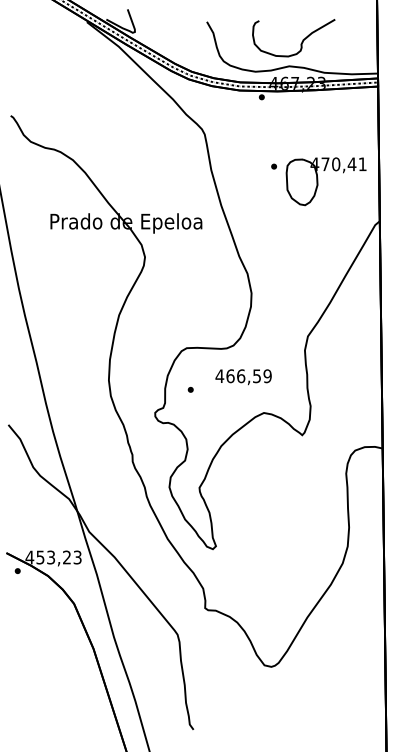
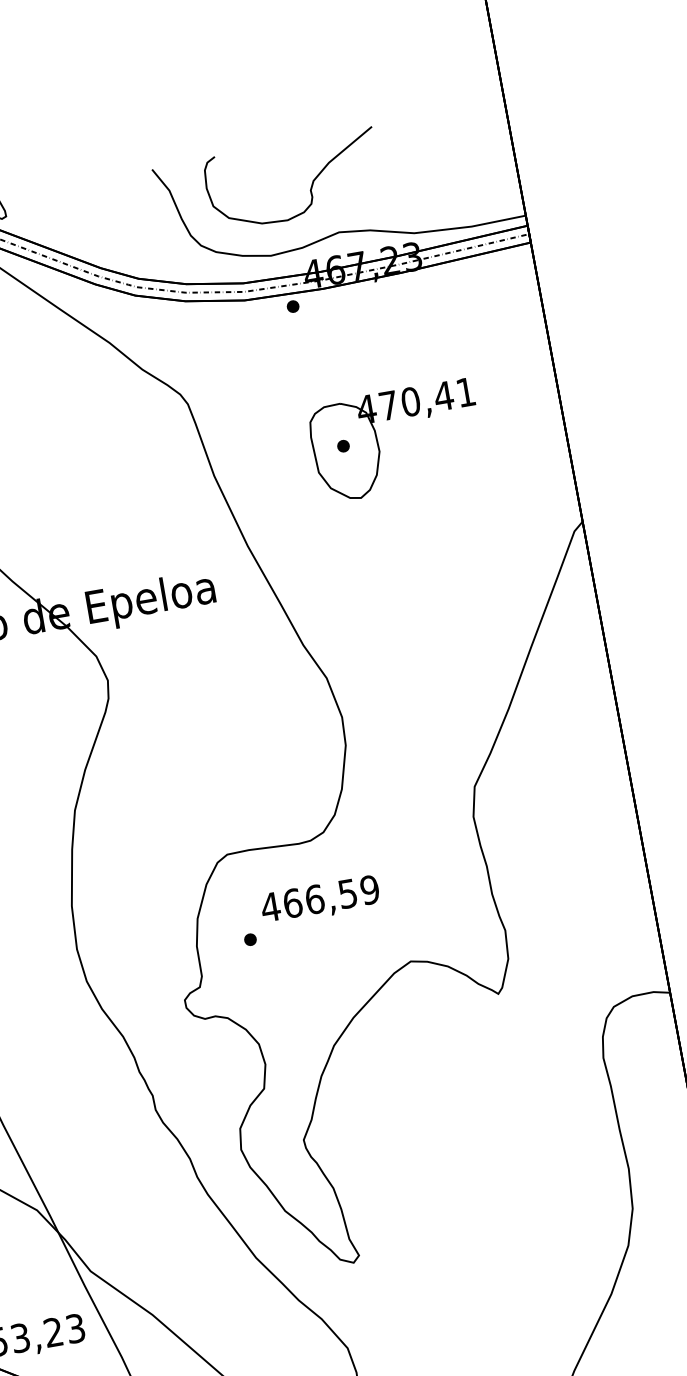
curve: (301, 41) -> (309, 184), moved
part: (318, 181) -> (380, 443), moved
text: (243, 377) -> (320, 901), moved

